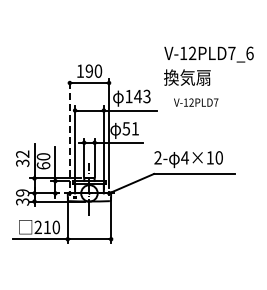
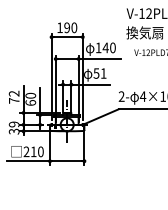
text: (146, 96) -> (112, 47), 143 -> 140
line: (69, 132) -> (51, 76), dashed -> solid
text: (22, 162) -> (14, 100), 32 -> 72

